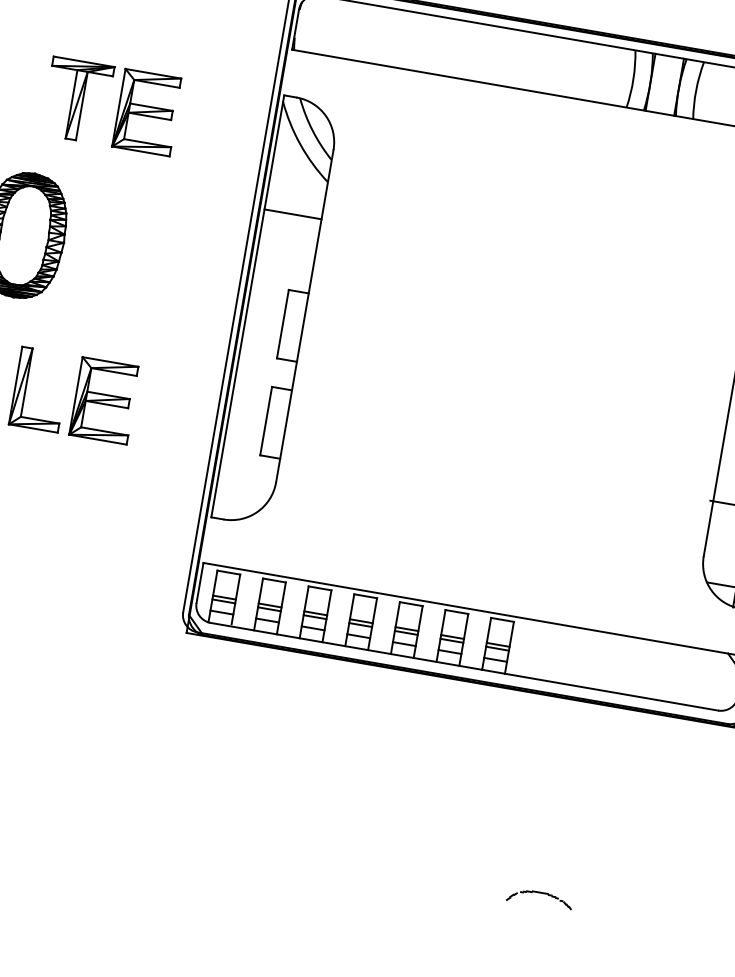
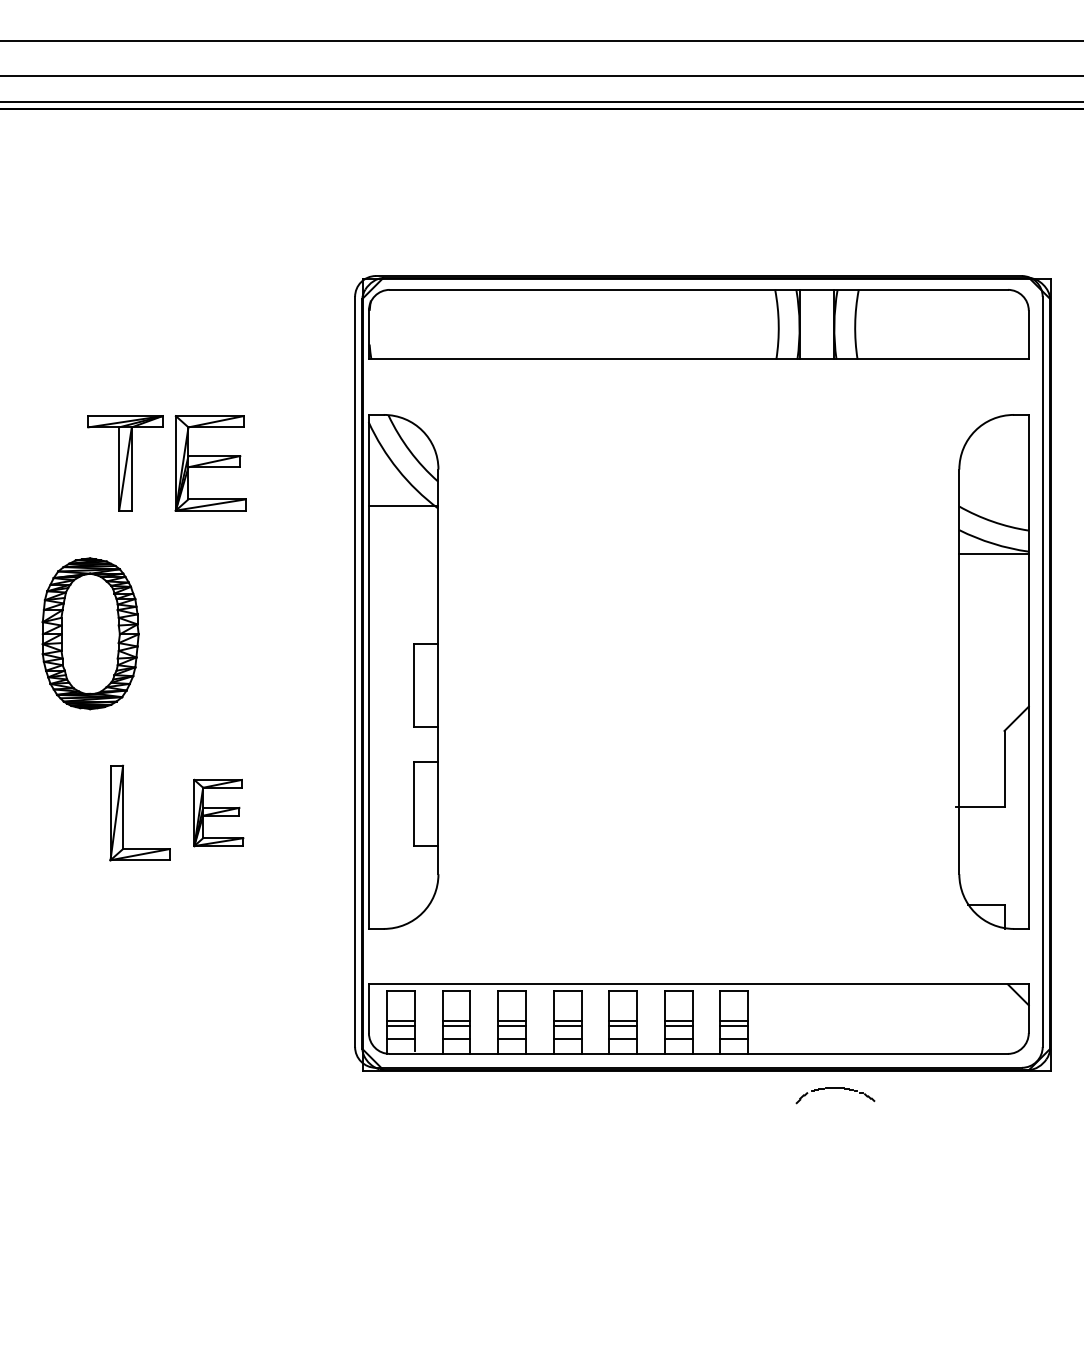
line: (292, 214) -> (403, 505), moved
part: (104, 400) -> (218, 812), size x0.7
part: (540, 893) -> (835, 1088), moved

